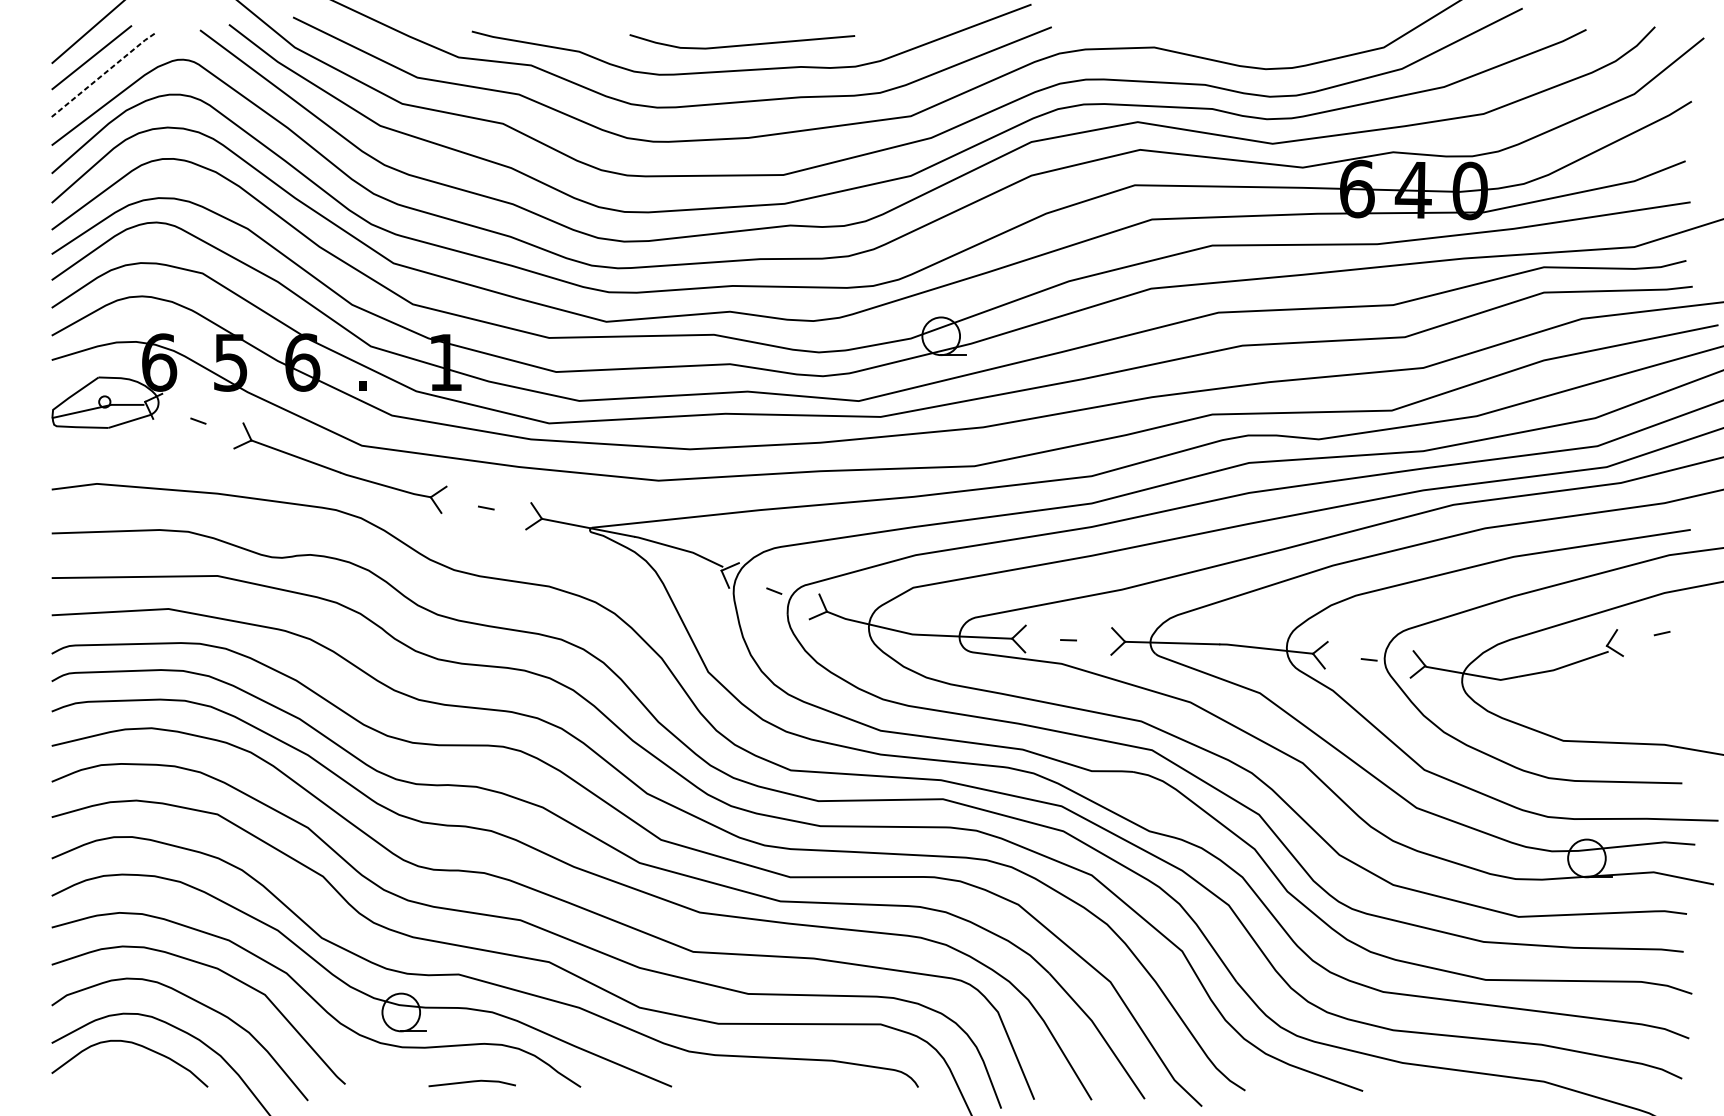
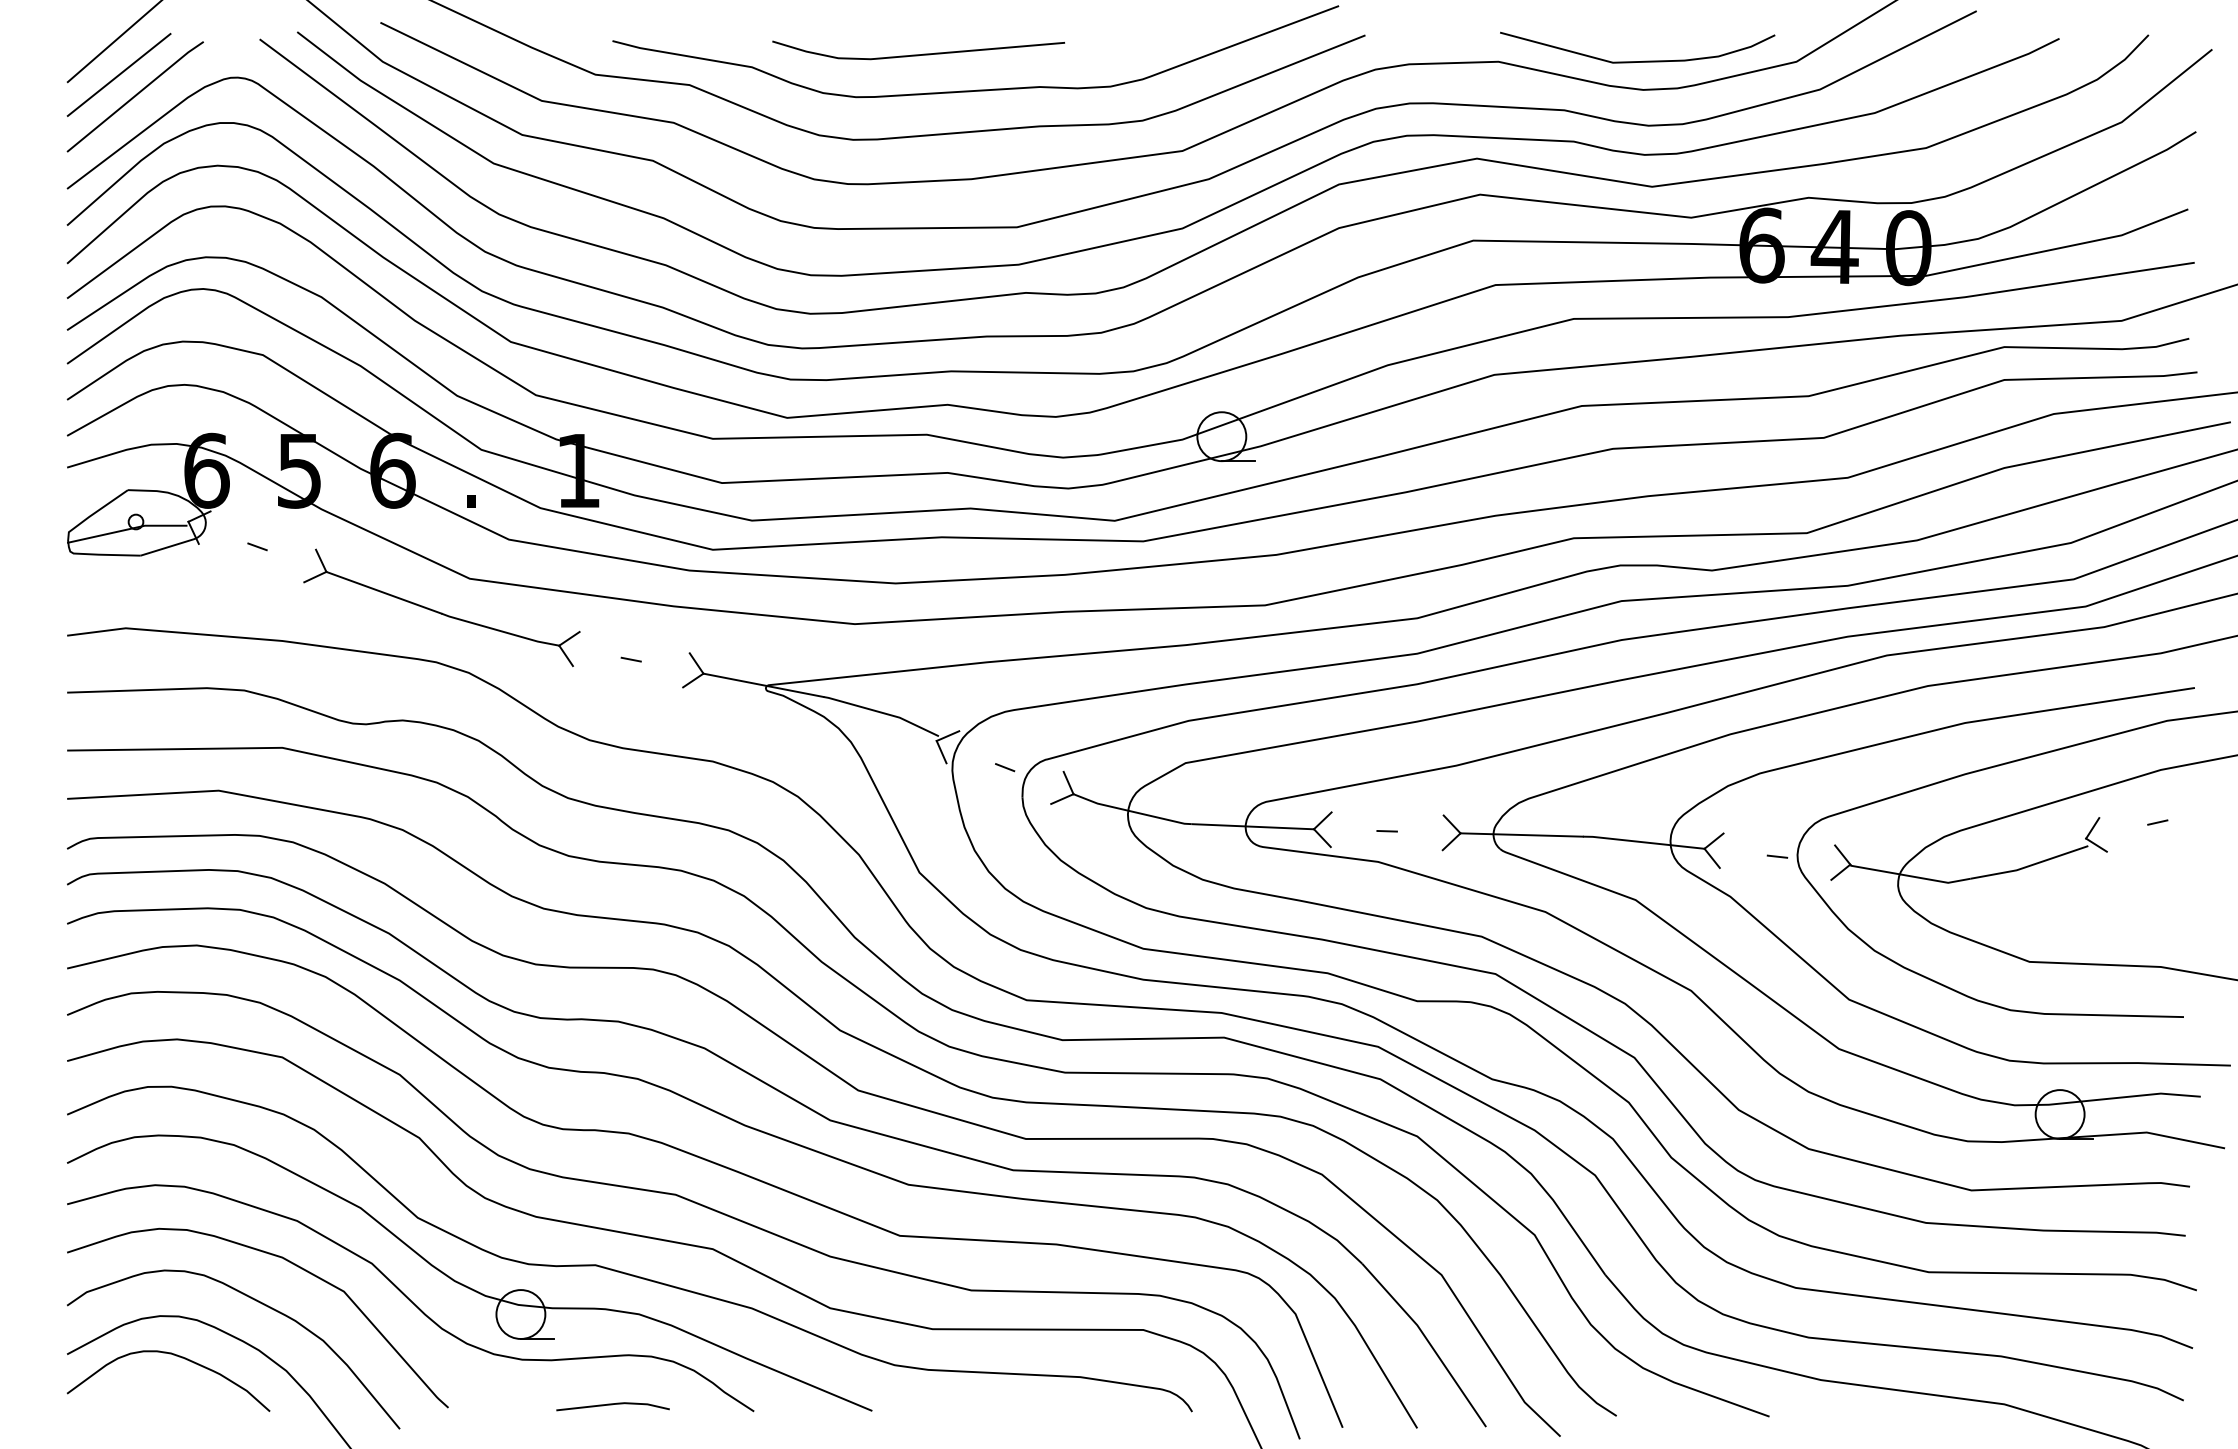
curve: (742, 44) -> (918, 54), moved
curve: (1261, 47) -> (1637, 61), added
line: (104, 73) -> (135, 95), dashed -> solid

